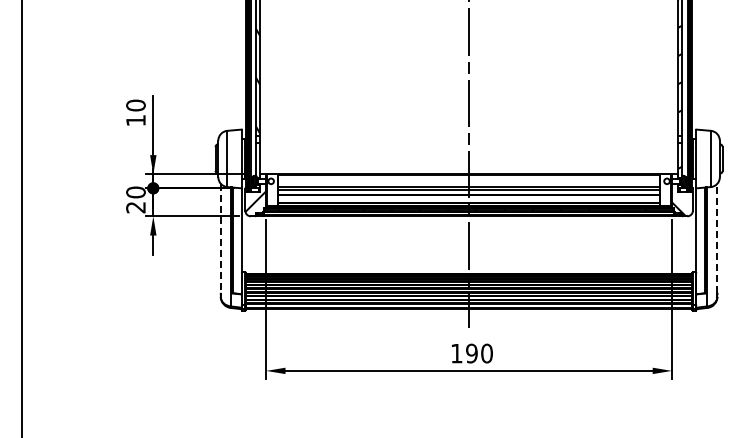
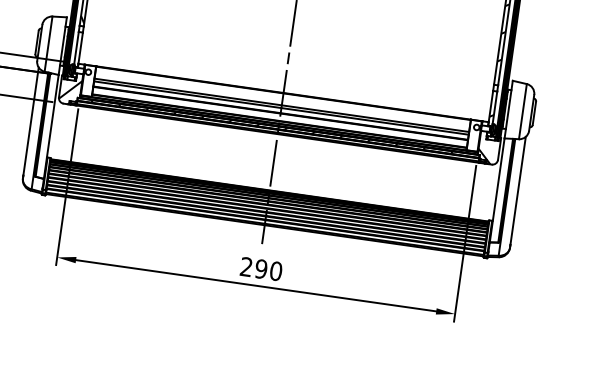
line: (220, 238) -> (30, 121), dashed -> solid
line: (717, 238) -> (518, 190), dashed -> solid
text: (456, 353) -> (246, 266), 190 -> 290

